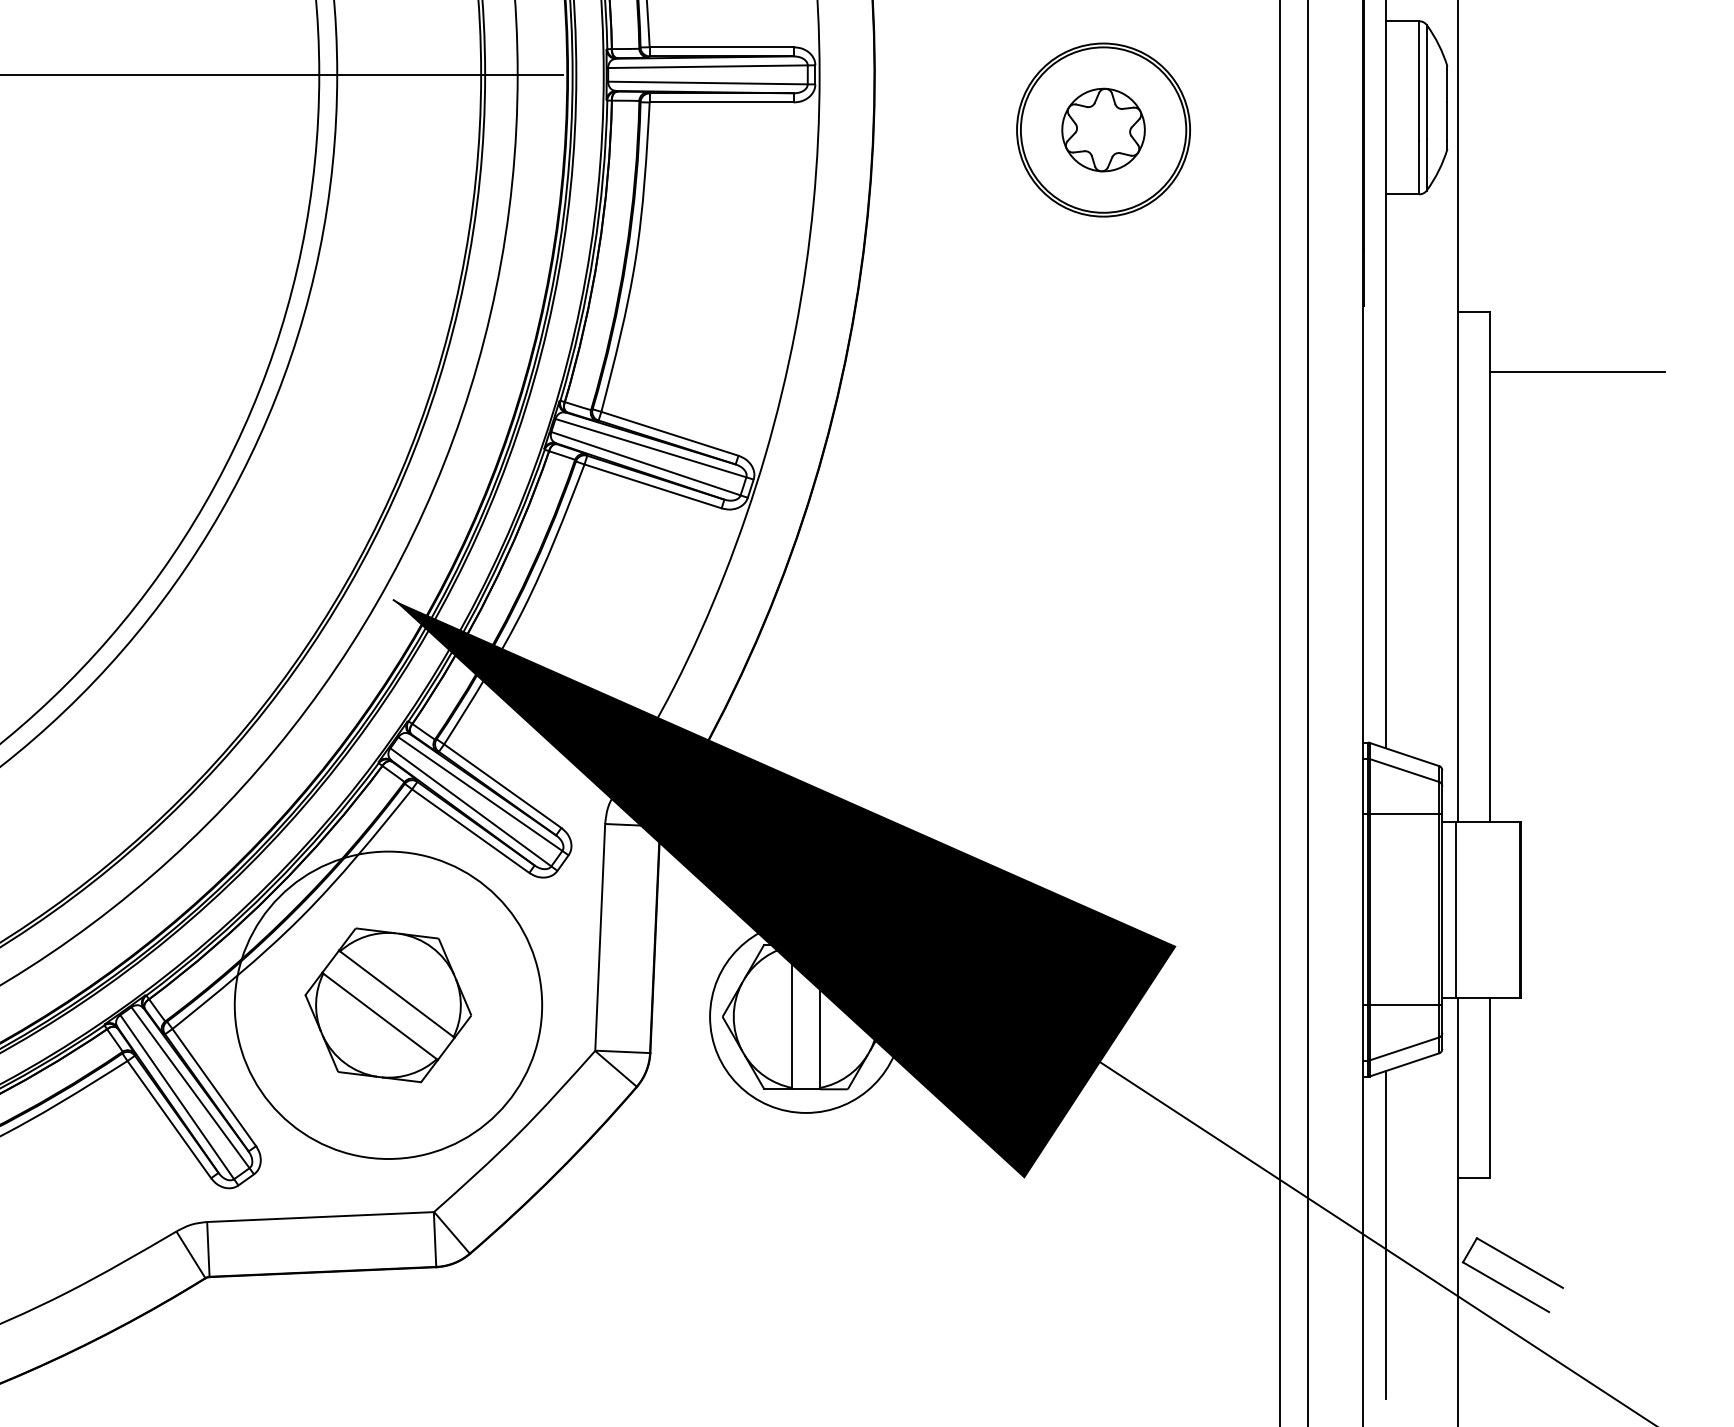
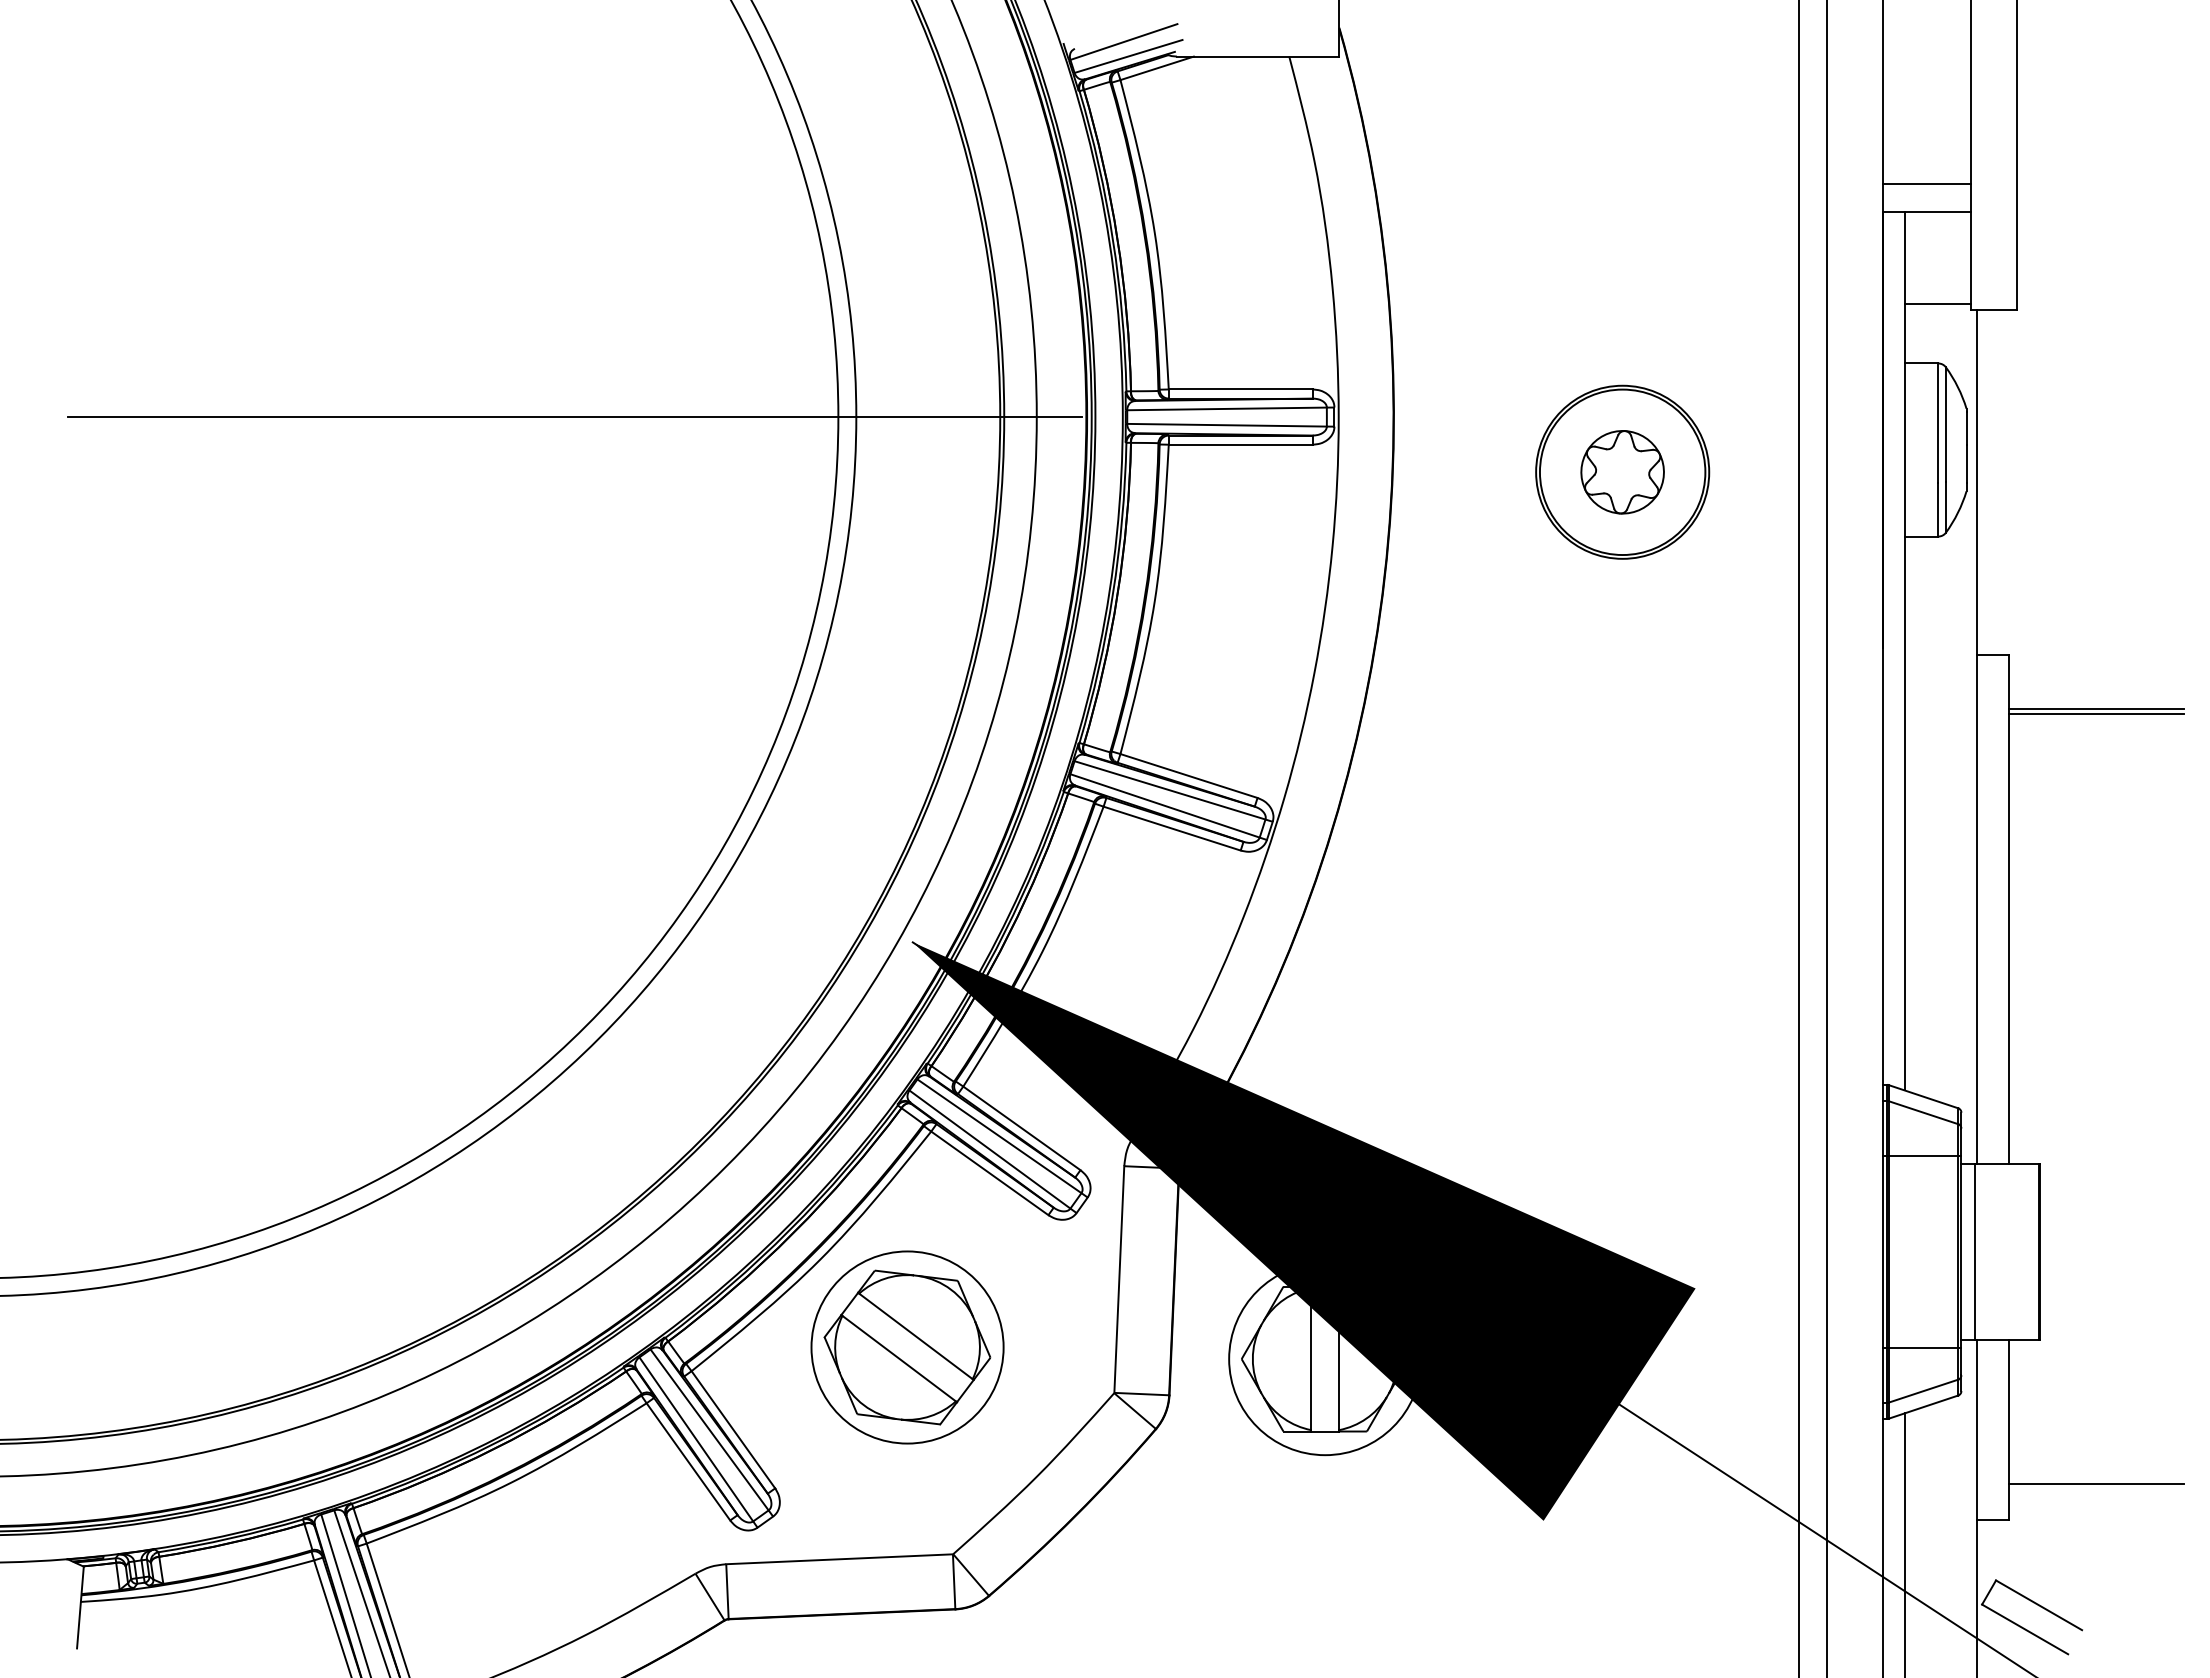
line: (1577, 367) -> (2096, 709), added
circle: (388, 1005) -> (907, 1347), size x0.62
line: (1577, 1142) -> (2096, 1484), added

